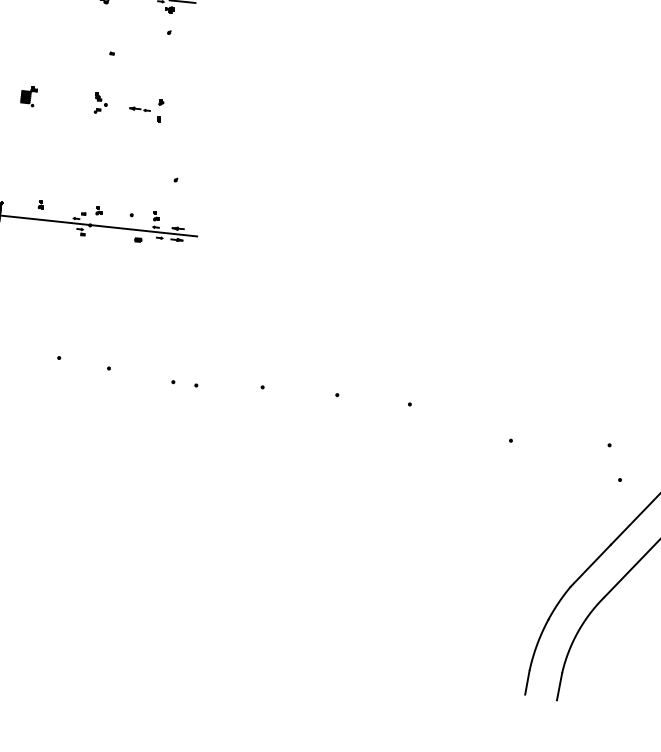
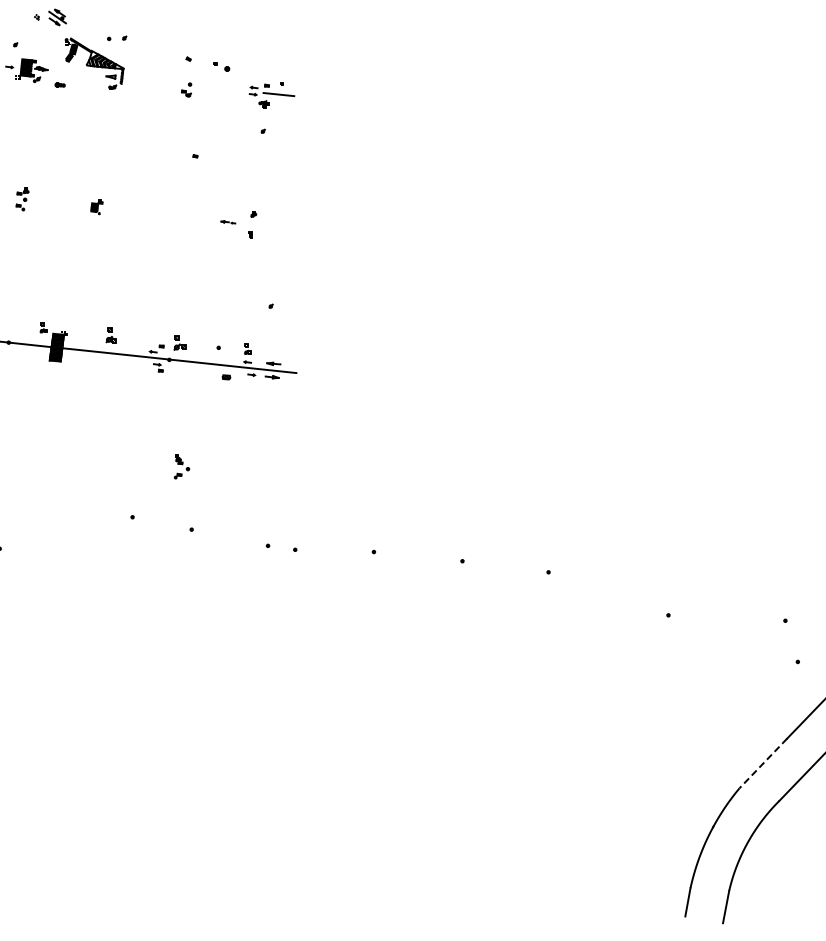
part: (28, 96) -> (96, 207), size x0.6
part: (100, 102) -> (181, 466), moved
part: (140, 109) -> (228, 222), size x0.6
part: (40, 204) -> (110, 335), size x1.6
part: (98, 210) -> (179, 342), size x1.6
line: (590, 565) -> (762, 763), solid -> dashed

